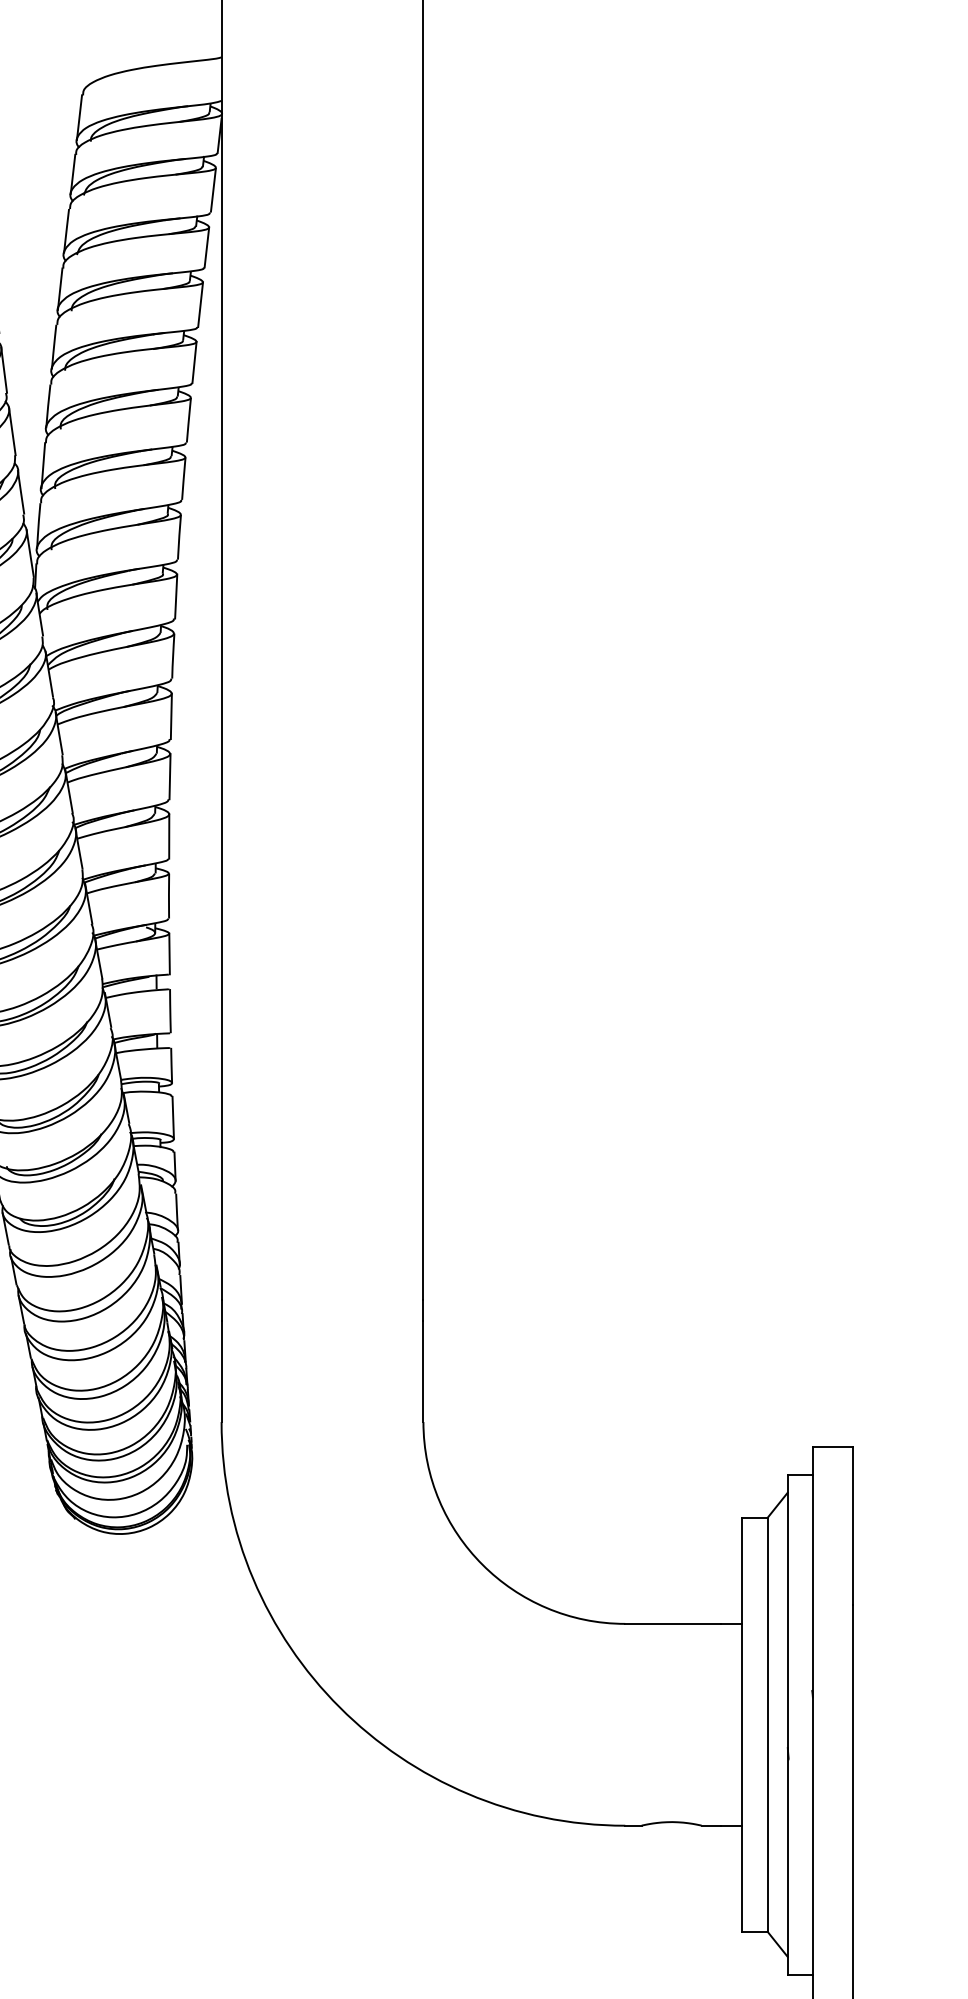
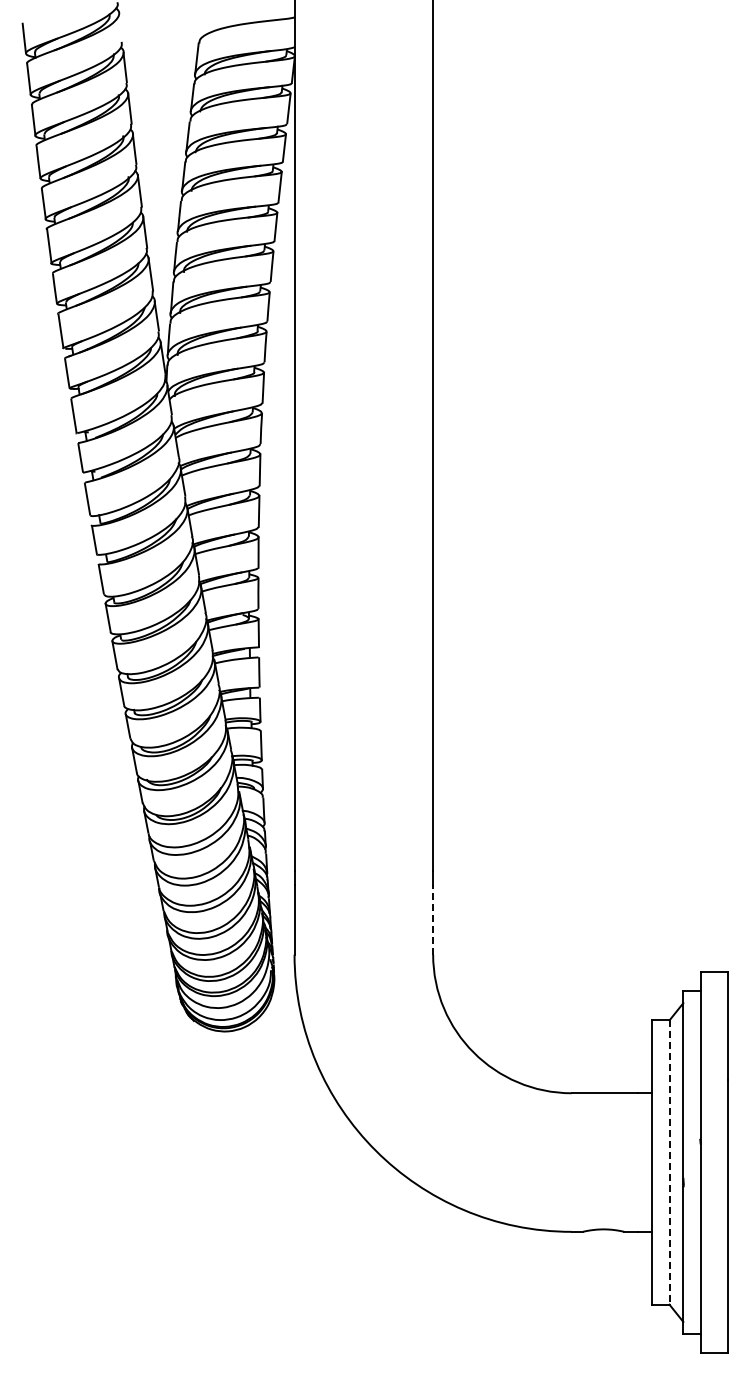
line: (423, 1370) -> (433, 919), solid -> dashed
line: (767, 1726) -> (669, 1163), solid -> dashed

